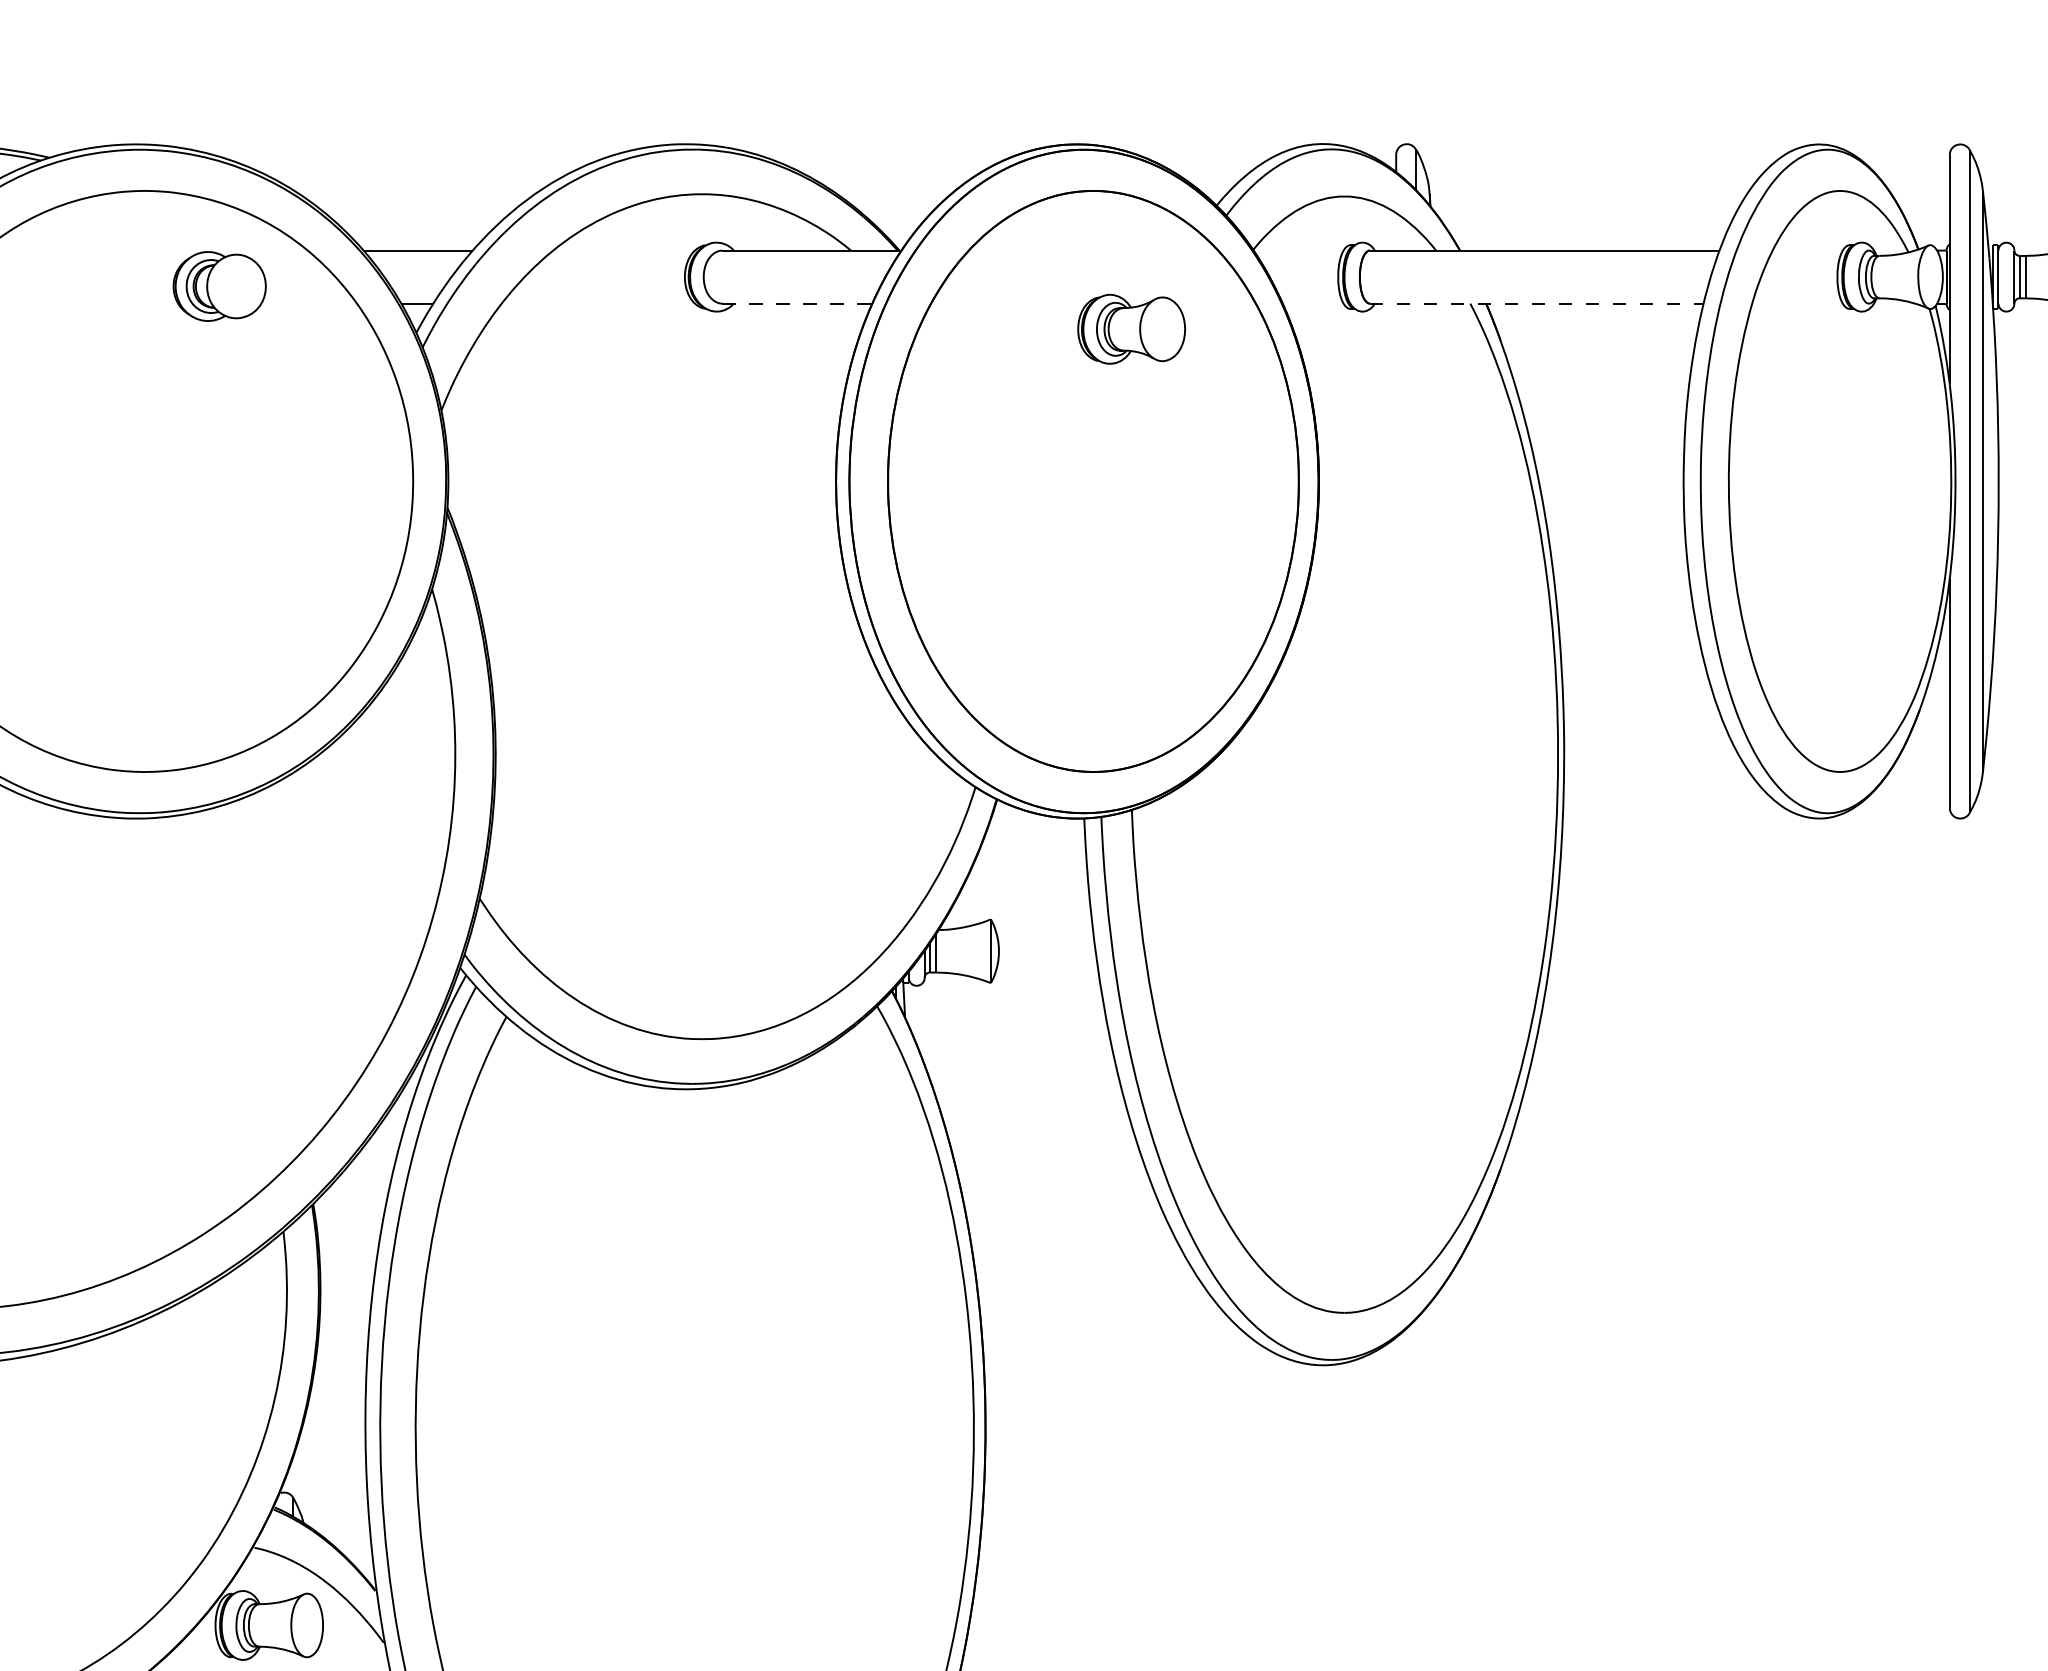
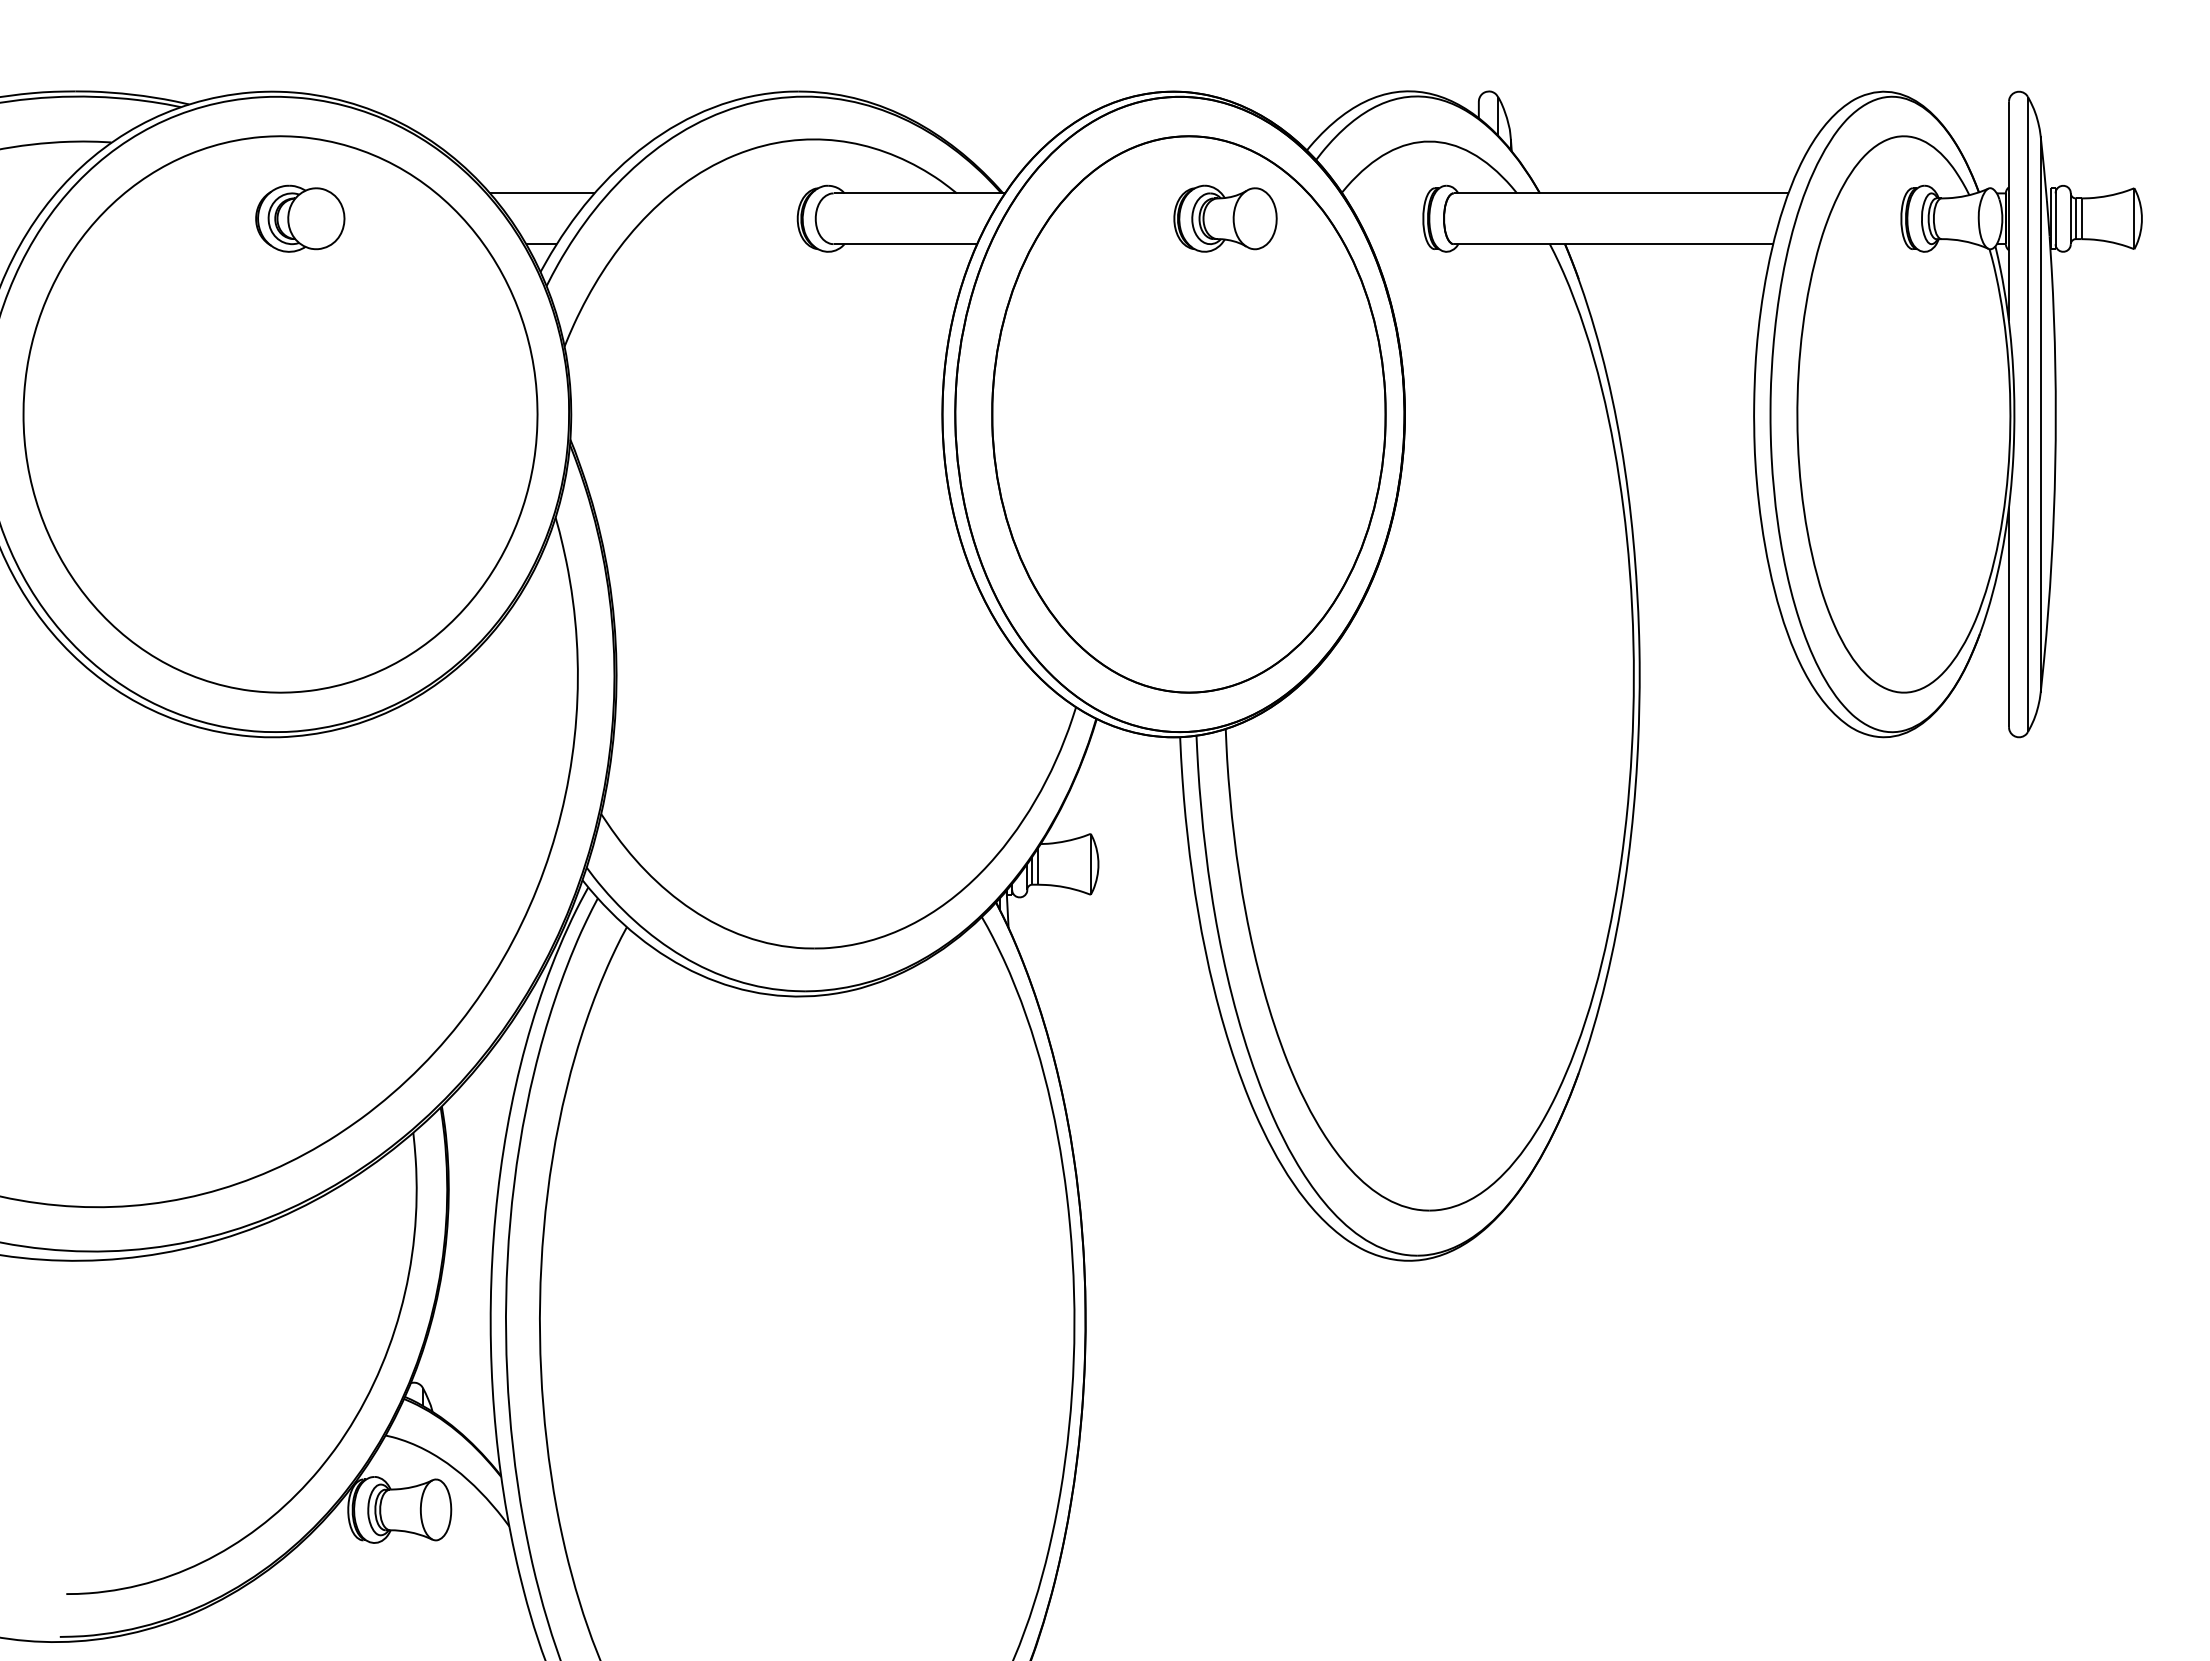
part: (219, 286) -> (300, 218), moved
line: (797, 303) -> (905, 244), dashed -> solid
line: (1536, 303) -> (1613, 244), dashed -> solid
part: (1131, 329) -> (1225, 218), moved

